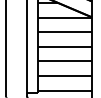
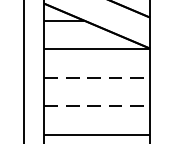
line: (64, 32) -> (96, 78), solid -> dashed
line: (64, 46) -> (96, 105), solid -> dashed

